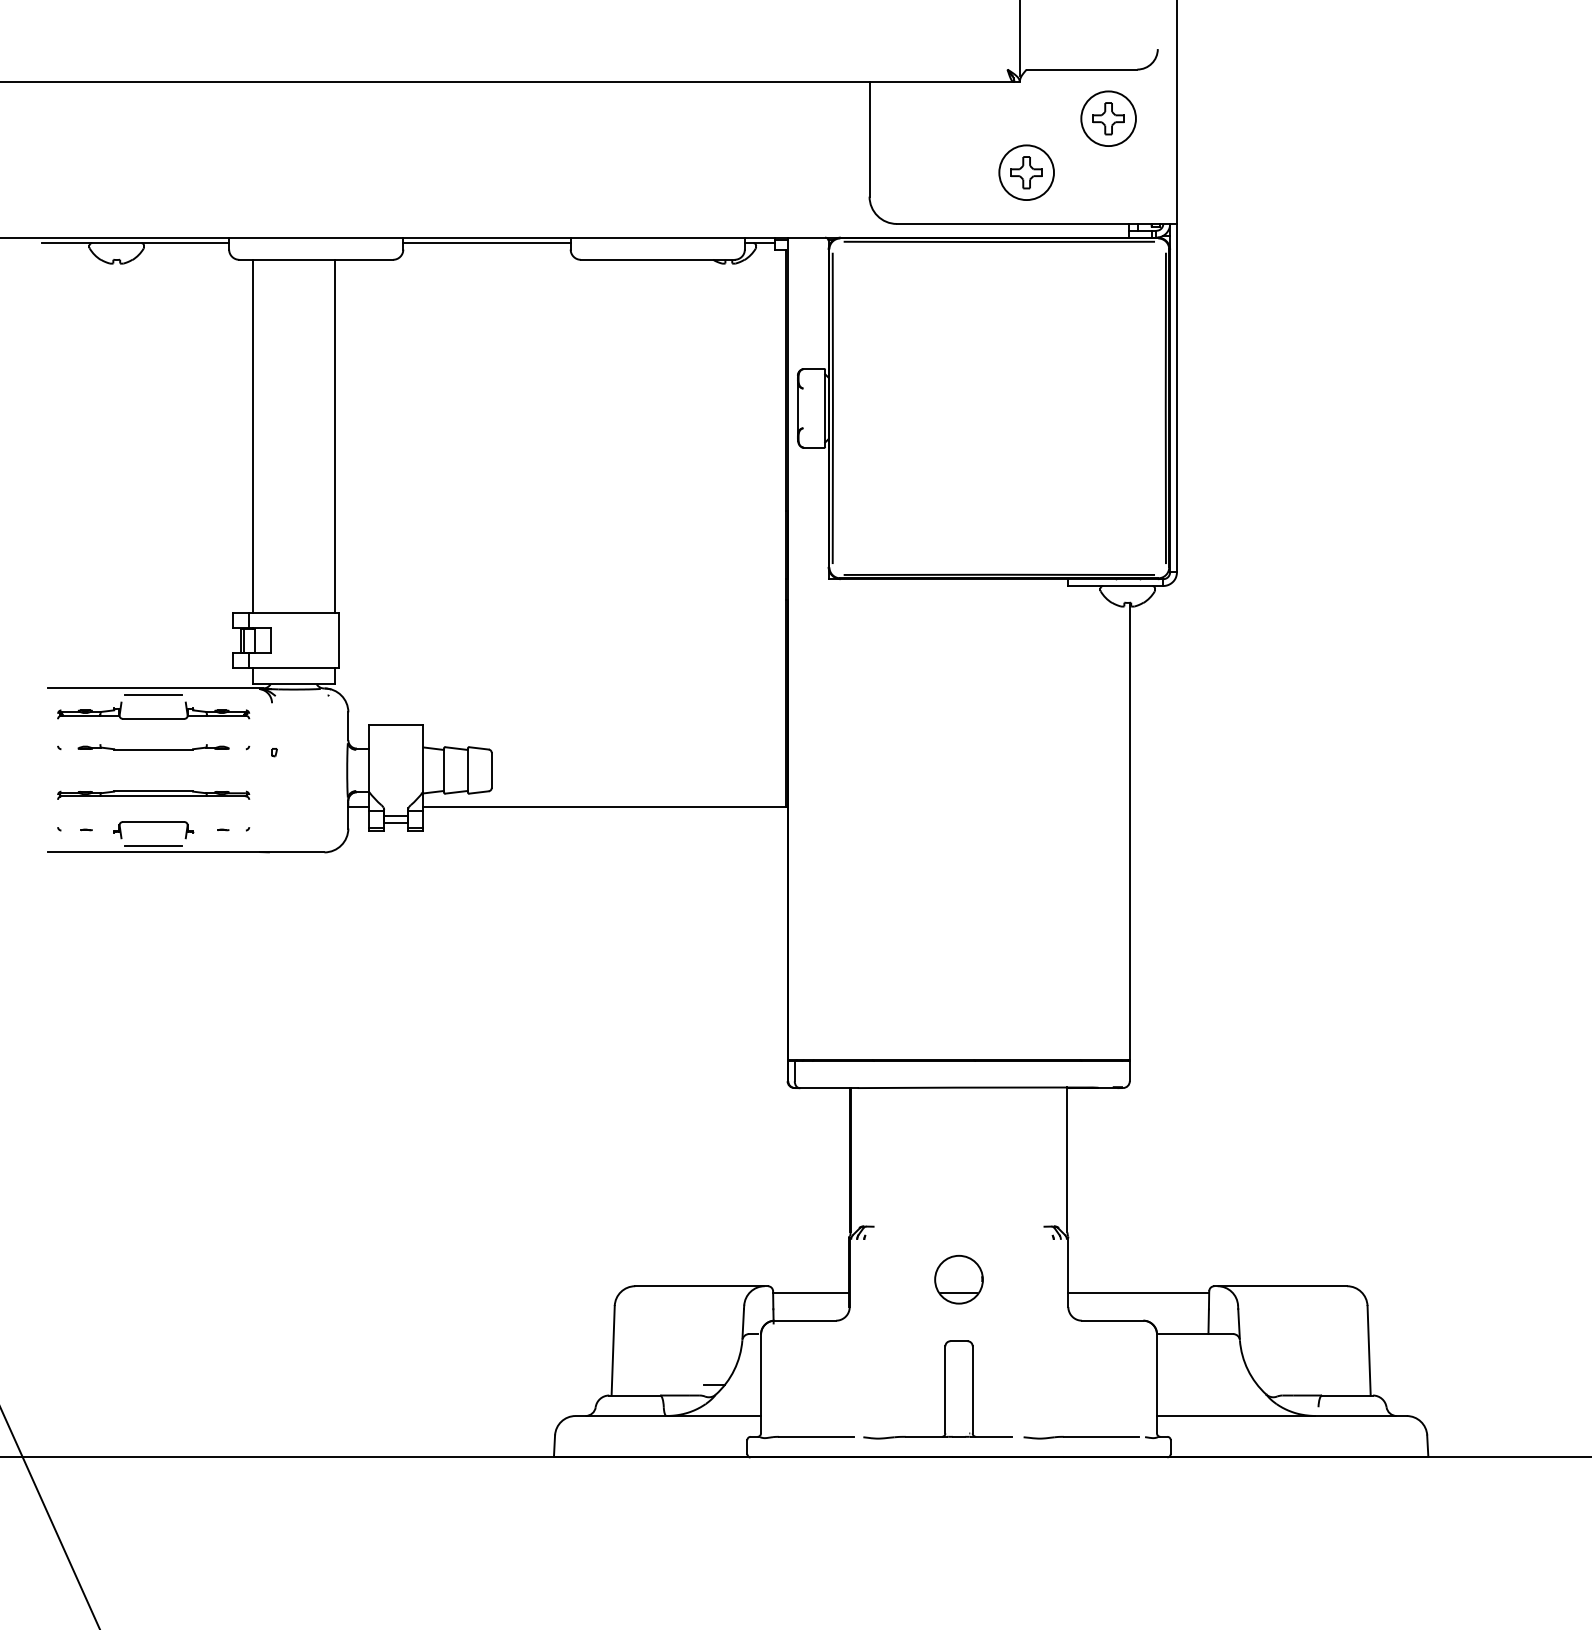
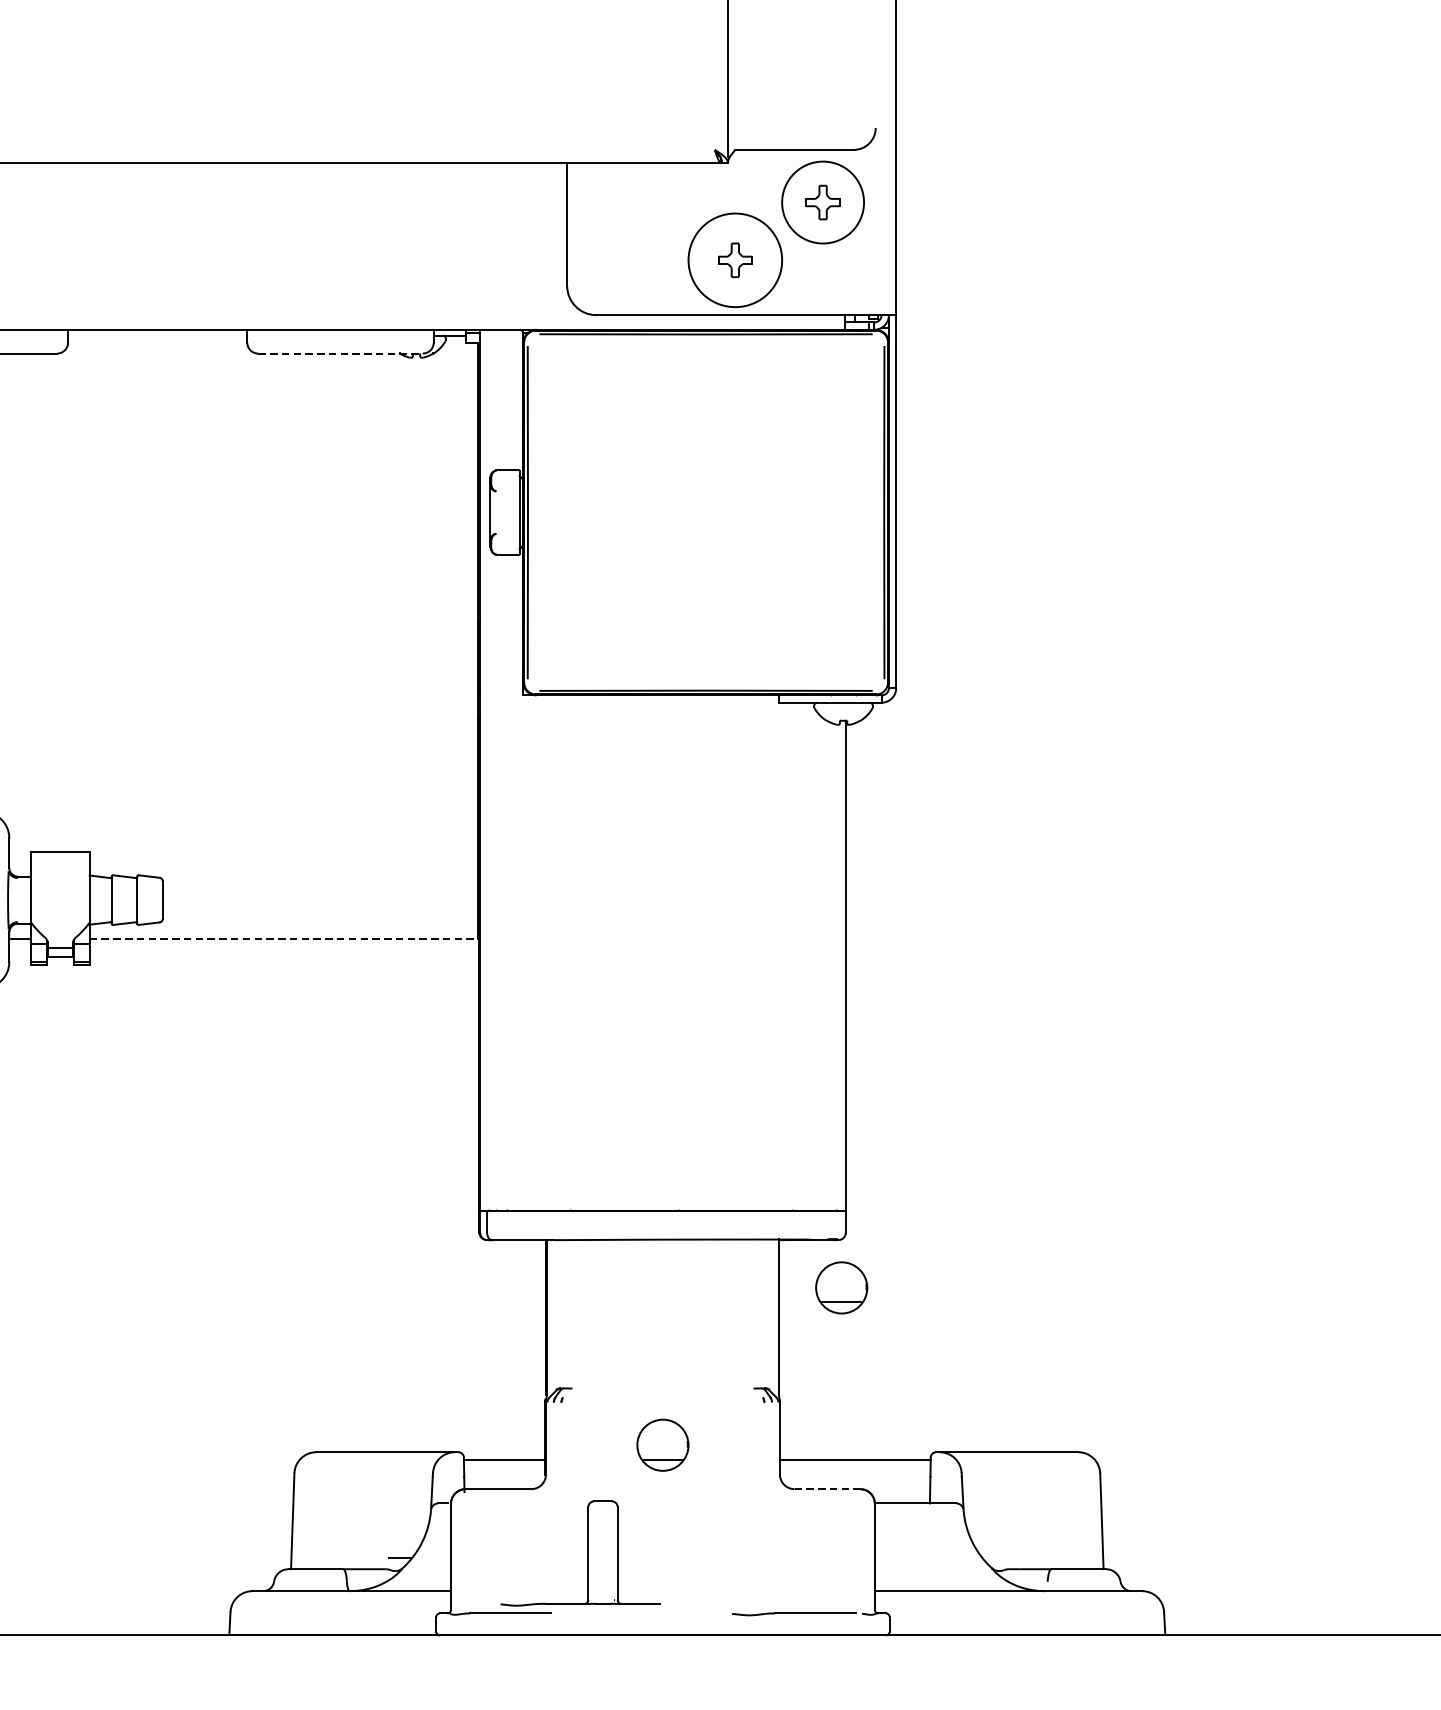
circle: (1108, 118) -> (822, 202), size x1.4
circle: (1026, 172) -> (735, 260), size x1.6
line: (486, 243) -> (157, 336), removed
line: (657, 259) -> (340, 353), solid -> dashed
line: (605, 806) -> (284, 938), solid -> dashed
part: (1125, 1132) -> (841, 1287), added
line: (1112, 1320) -> (827, 1488), solid -> dashed
part: (944, 1389) -> (587, 1553), moved

